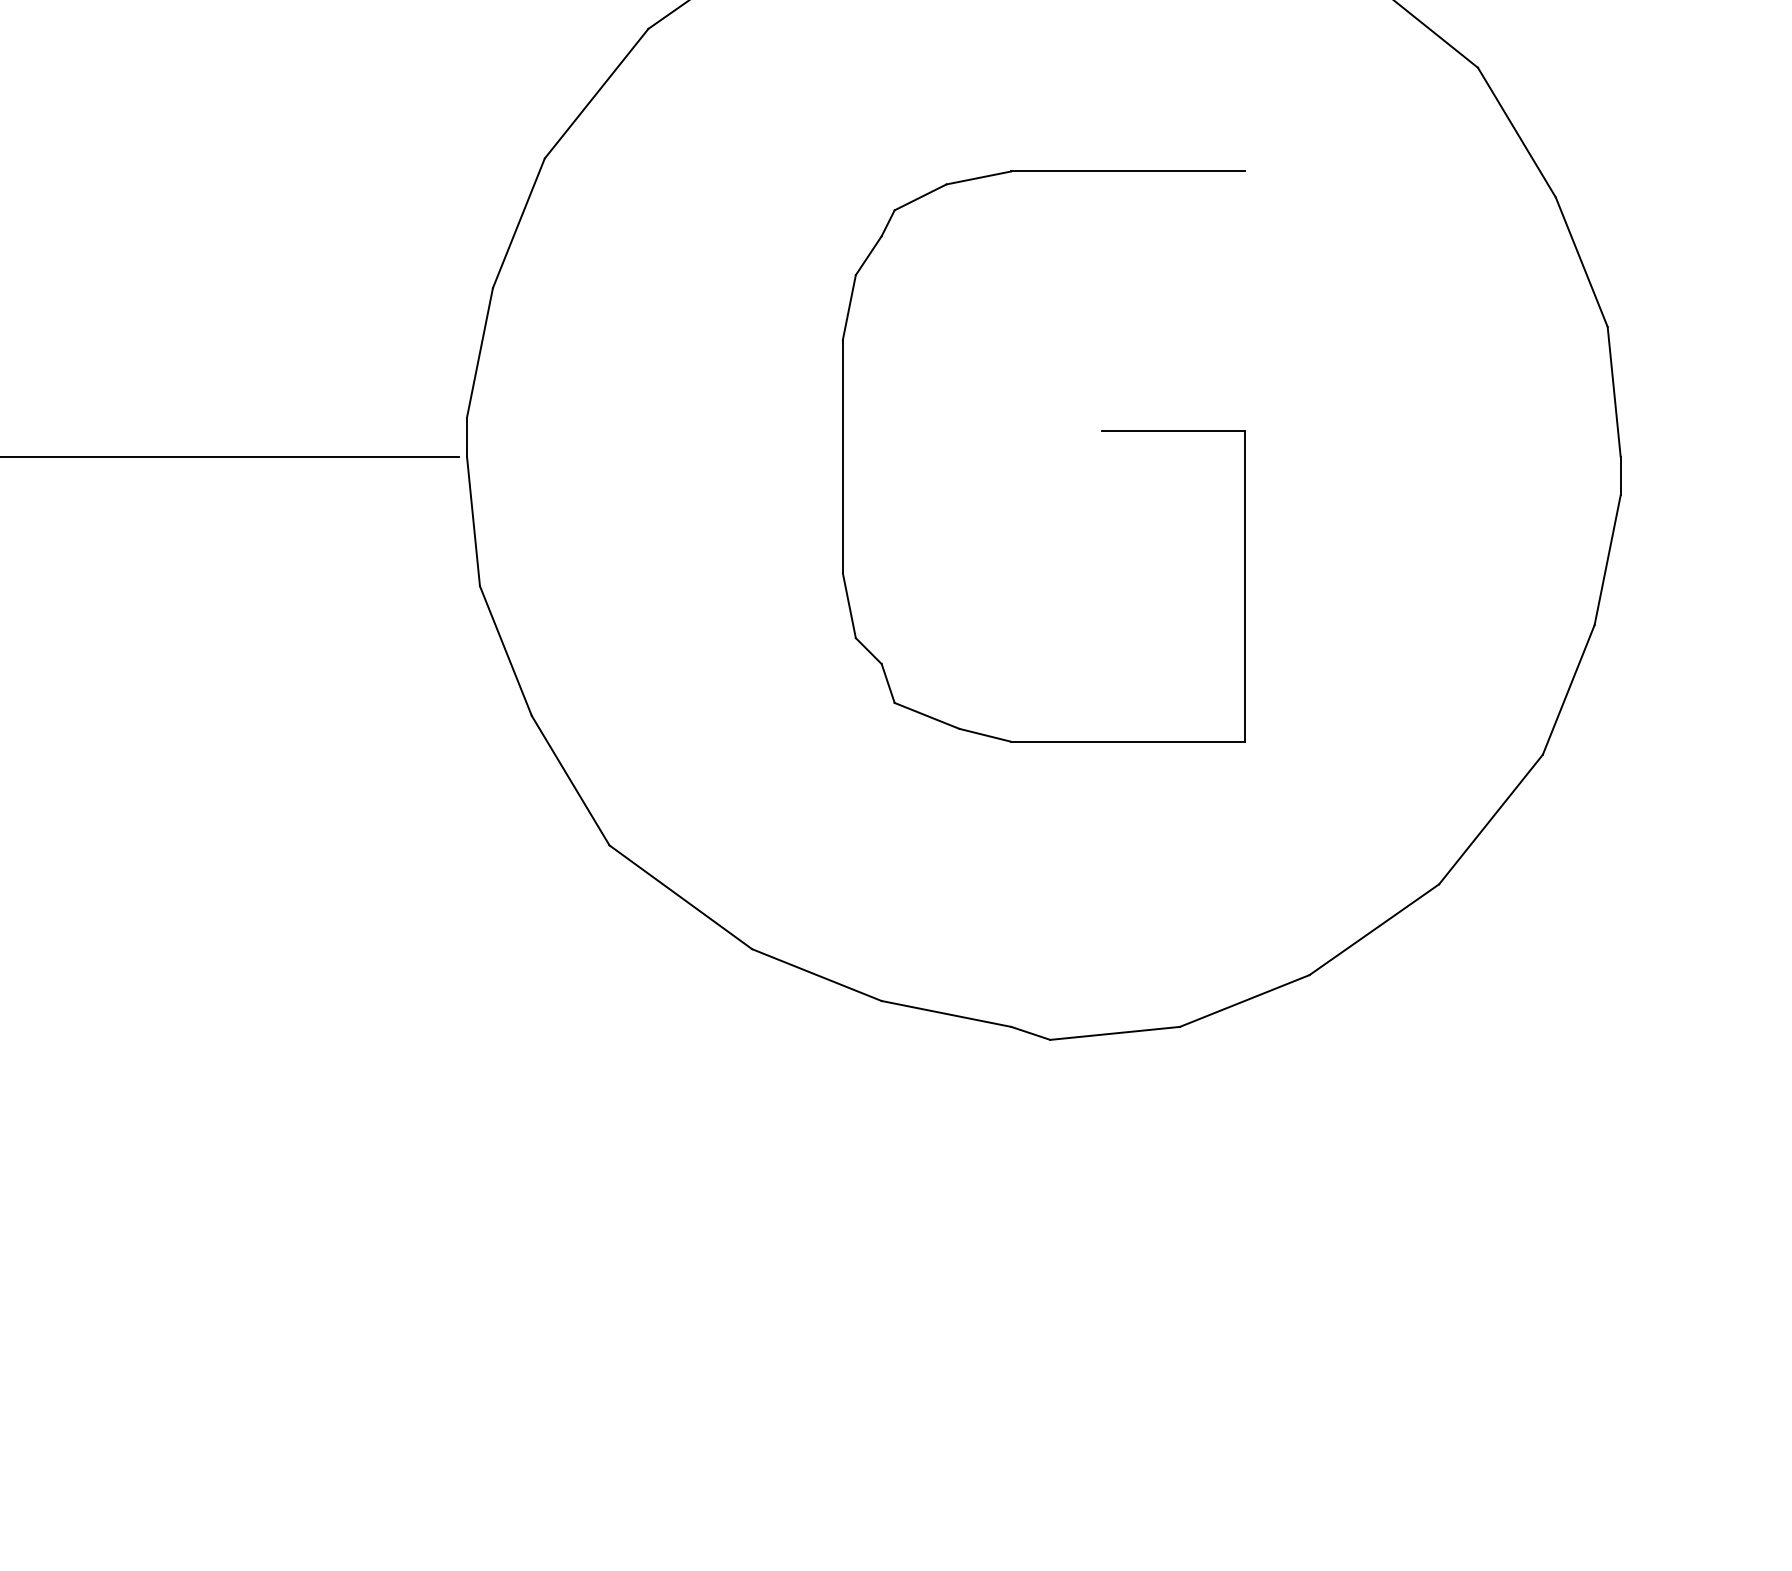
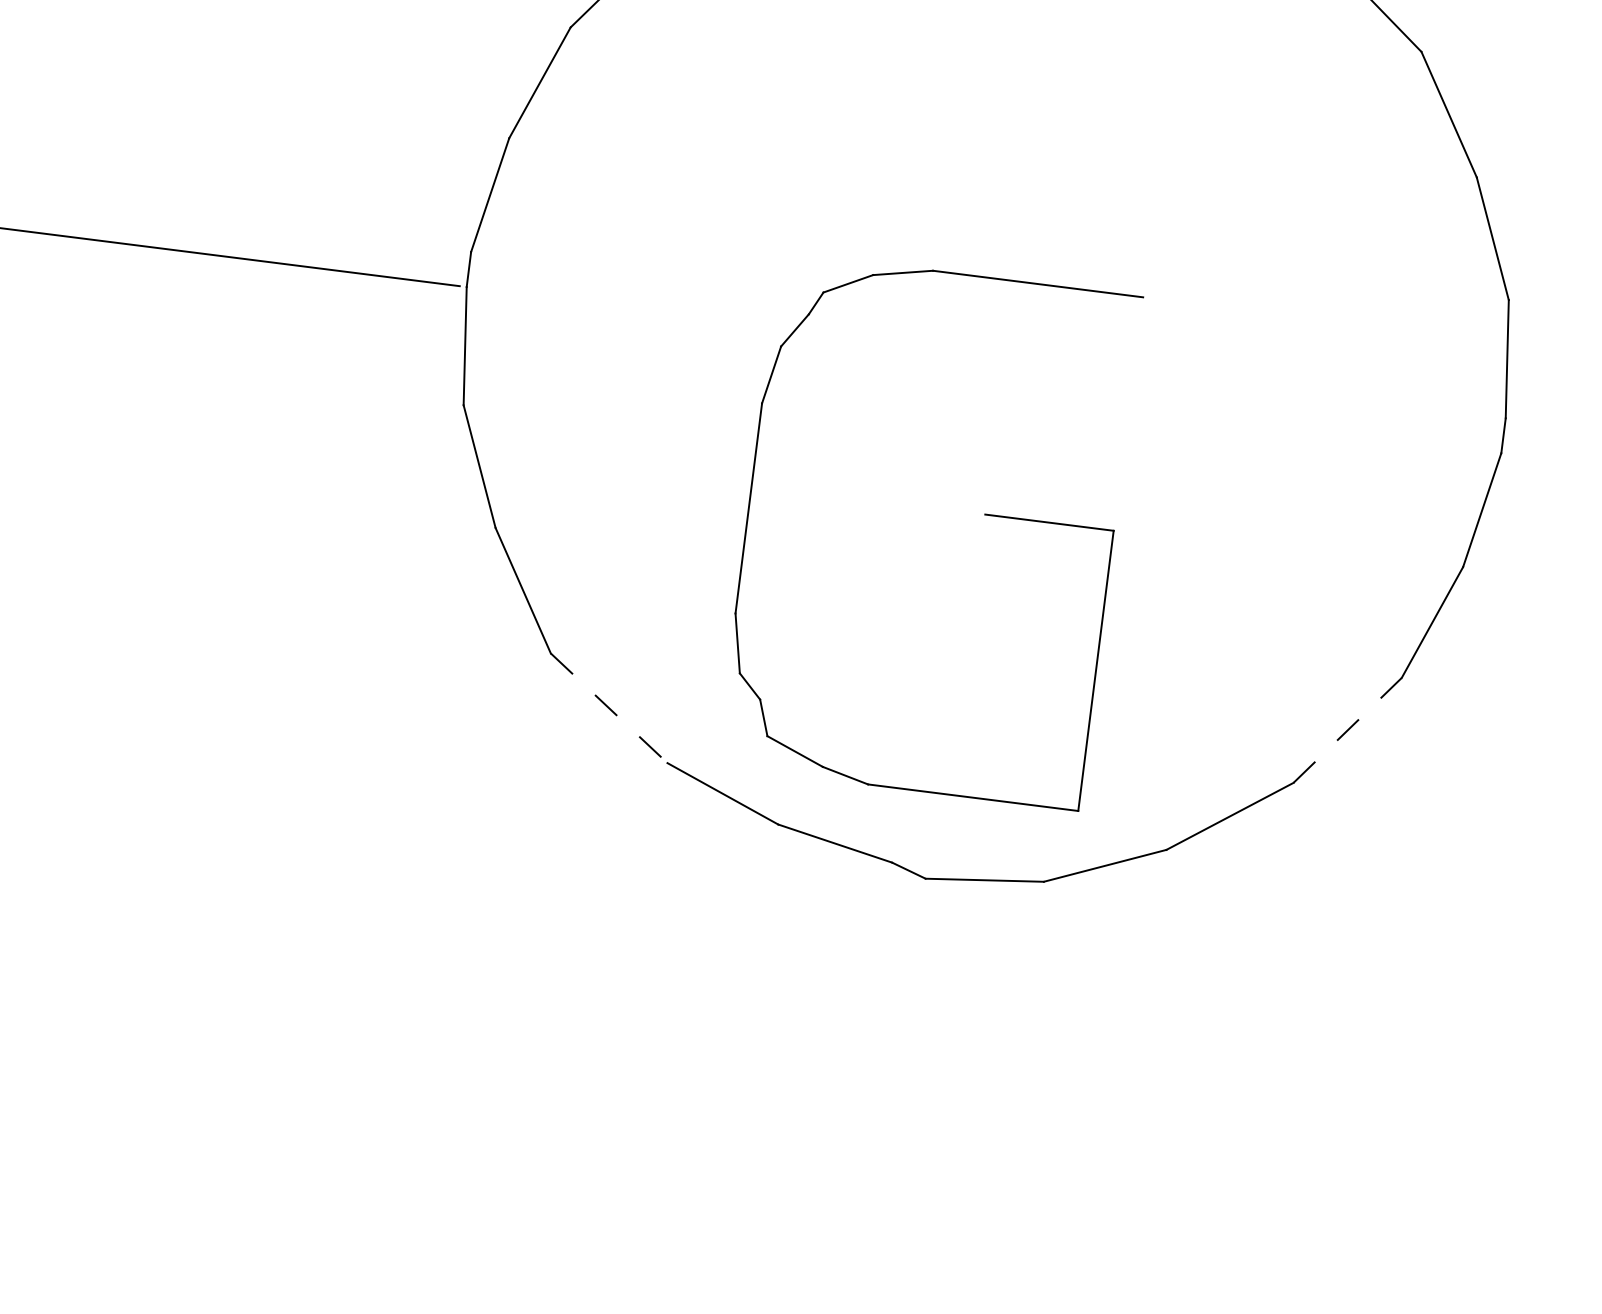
part: (1101, 431) -> (984, 515), moved
line: (1491, 819) -> (1348, 730), solid -> dashed
line: (681, 897) -> (609, 708), solid -> dashed

